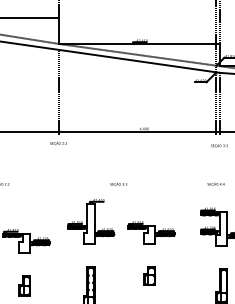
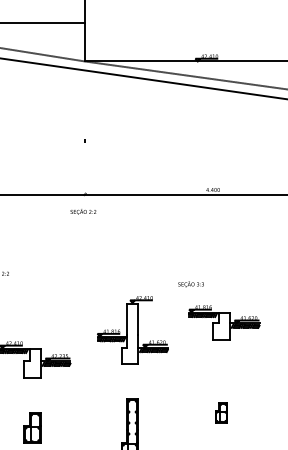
text: (118, 184) -> (190, 284), moved
part: (151, 232) -> (224, 322), moved
part: (149, 275) -> (221, 411), size x0.7

